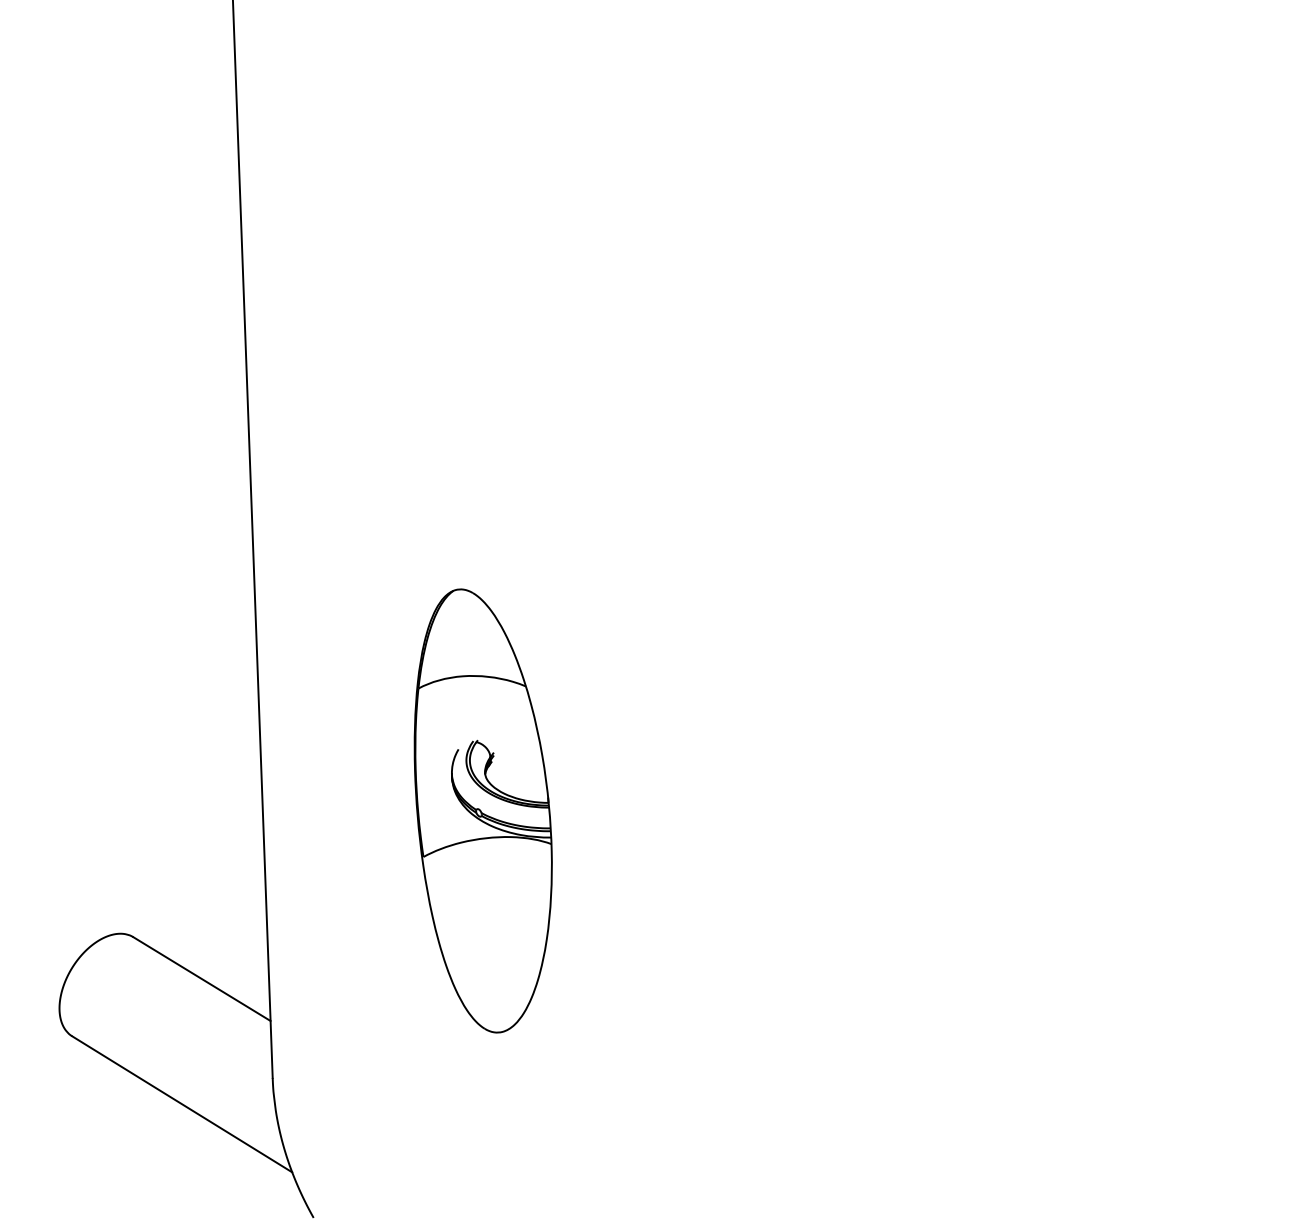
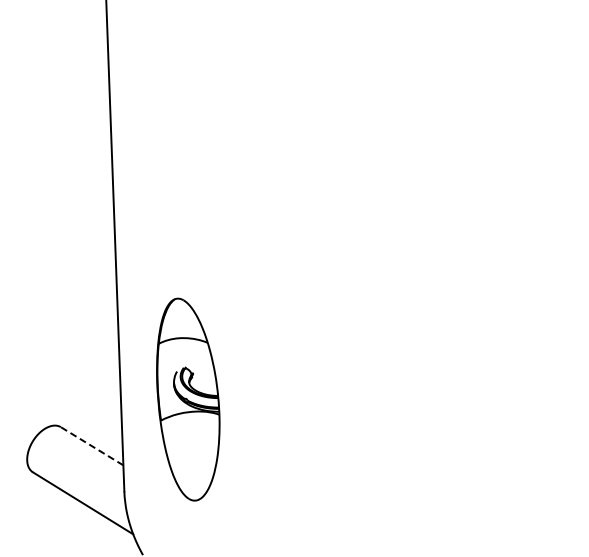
part: (483, 810) -> (188, 399), moved
line: (202, 979) -> (92, 446), solid -> dashed

